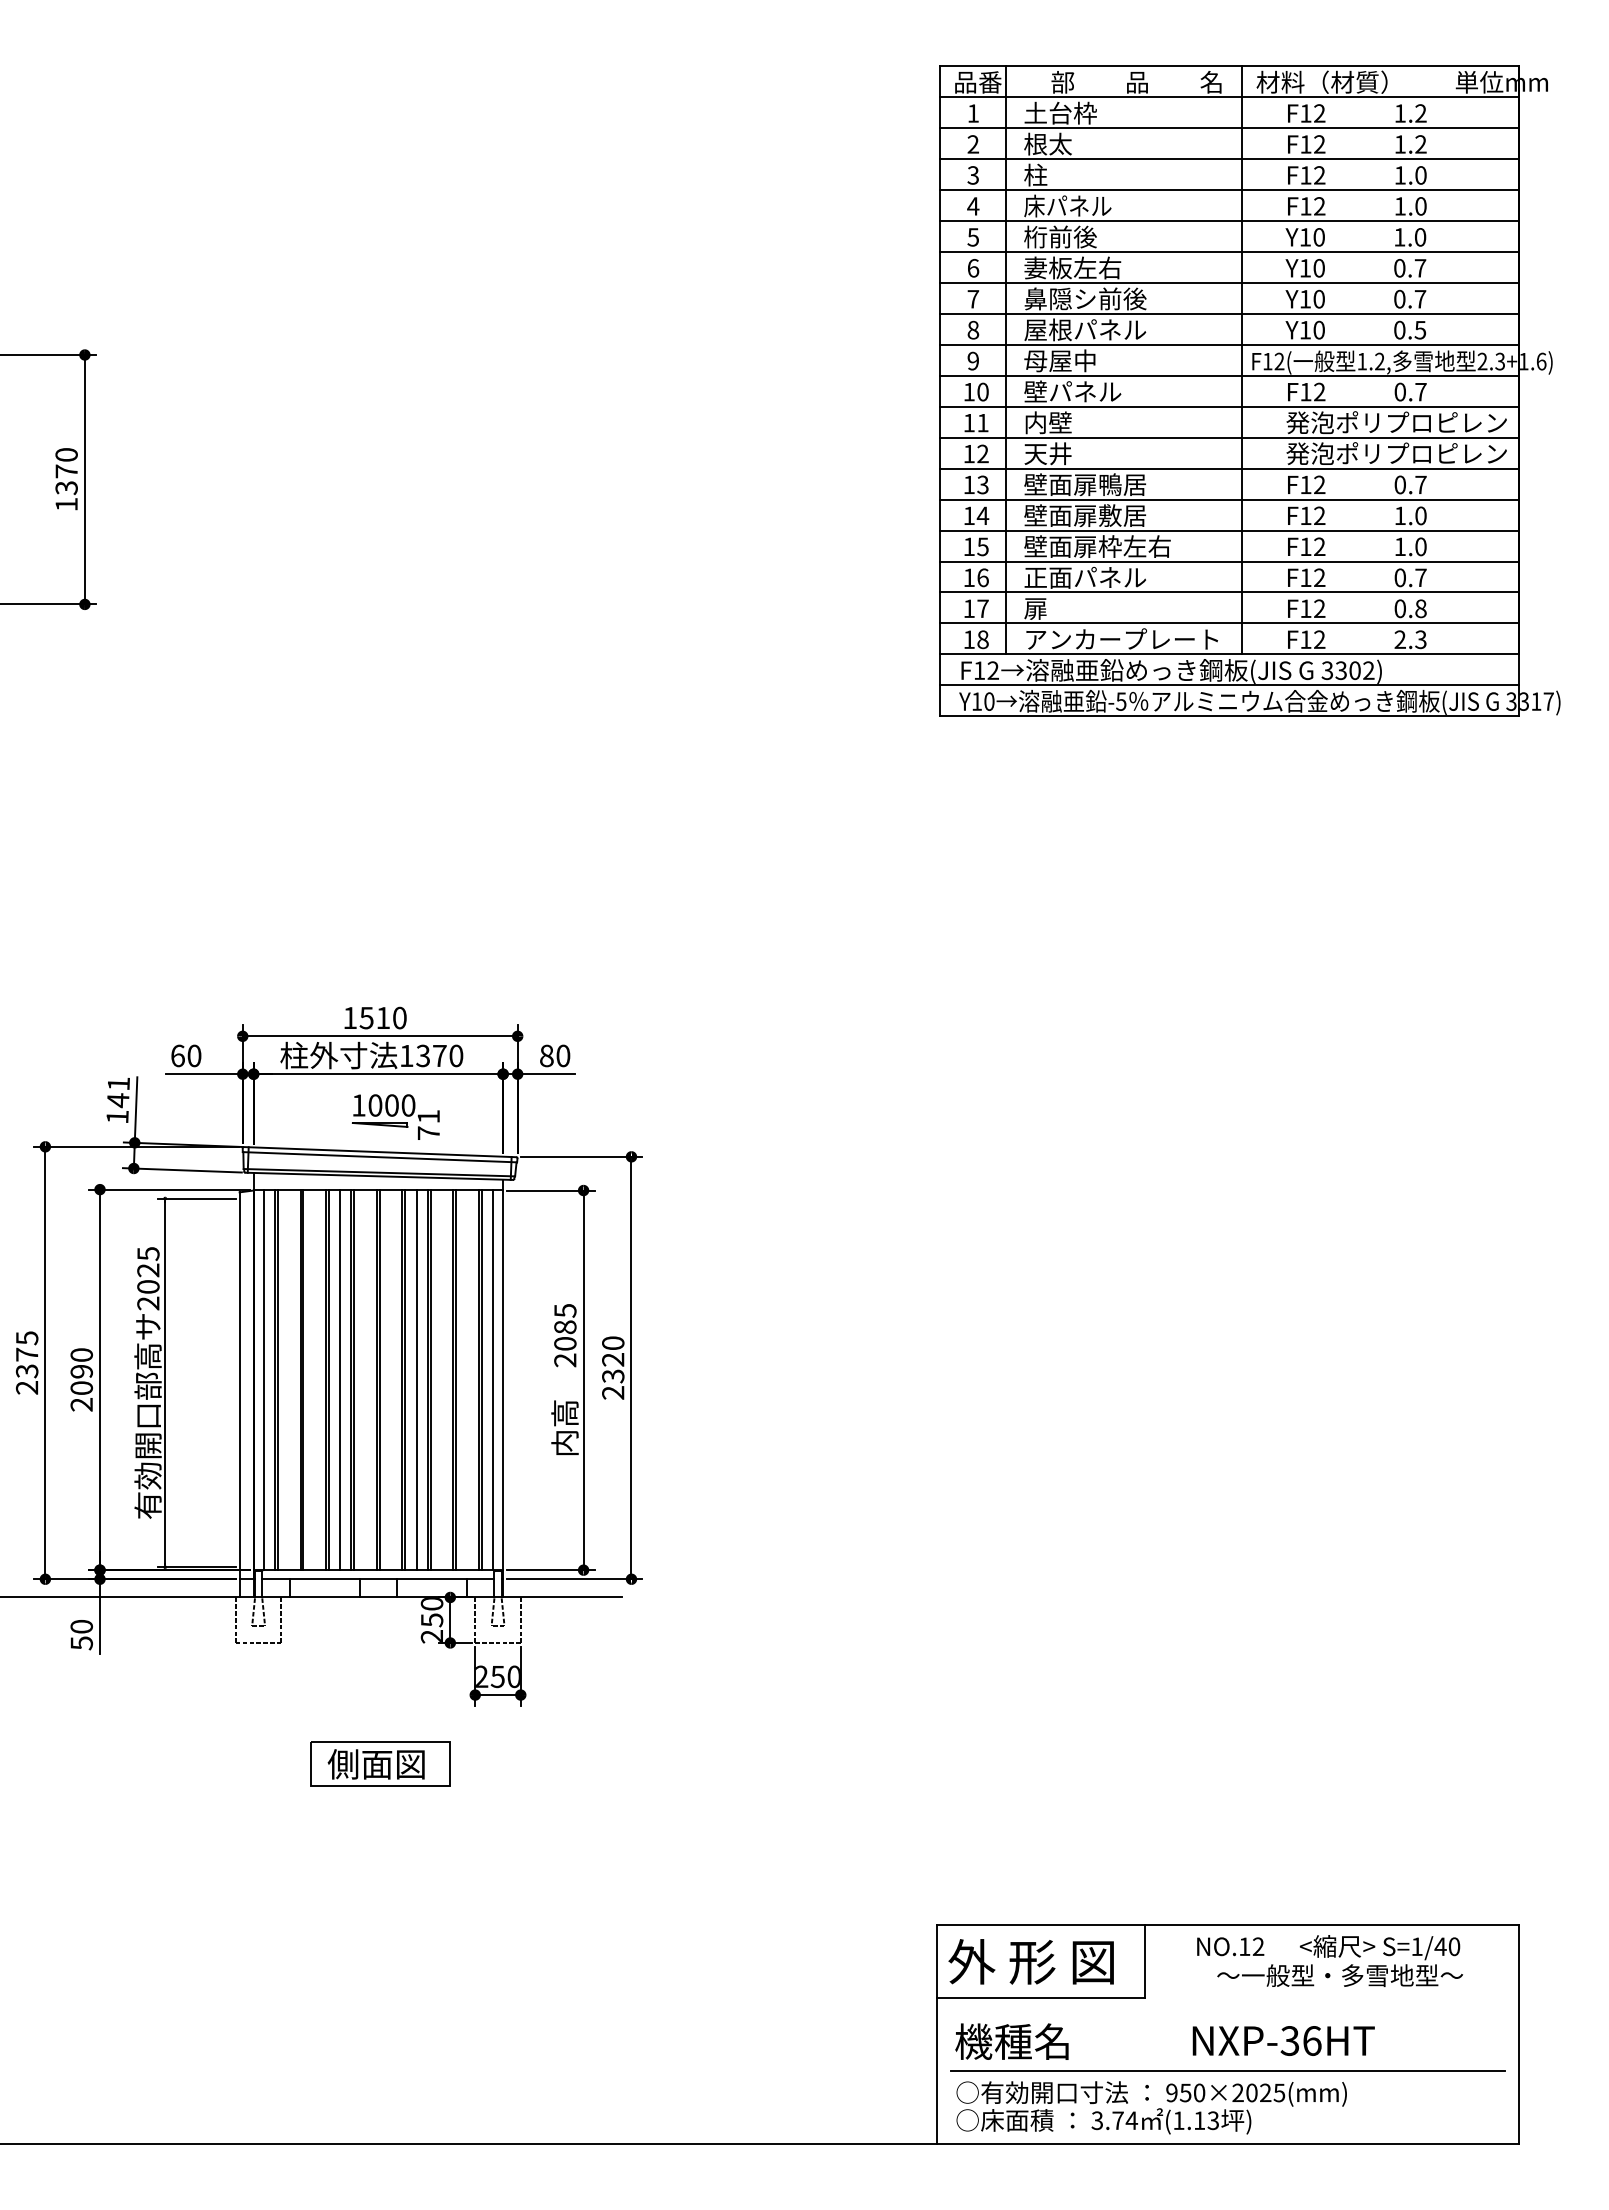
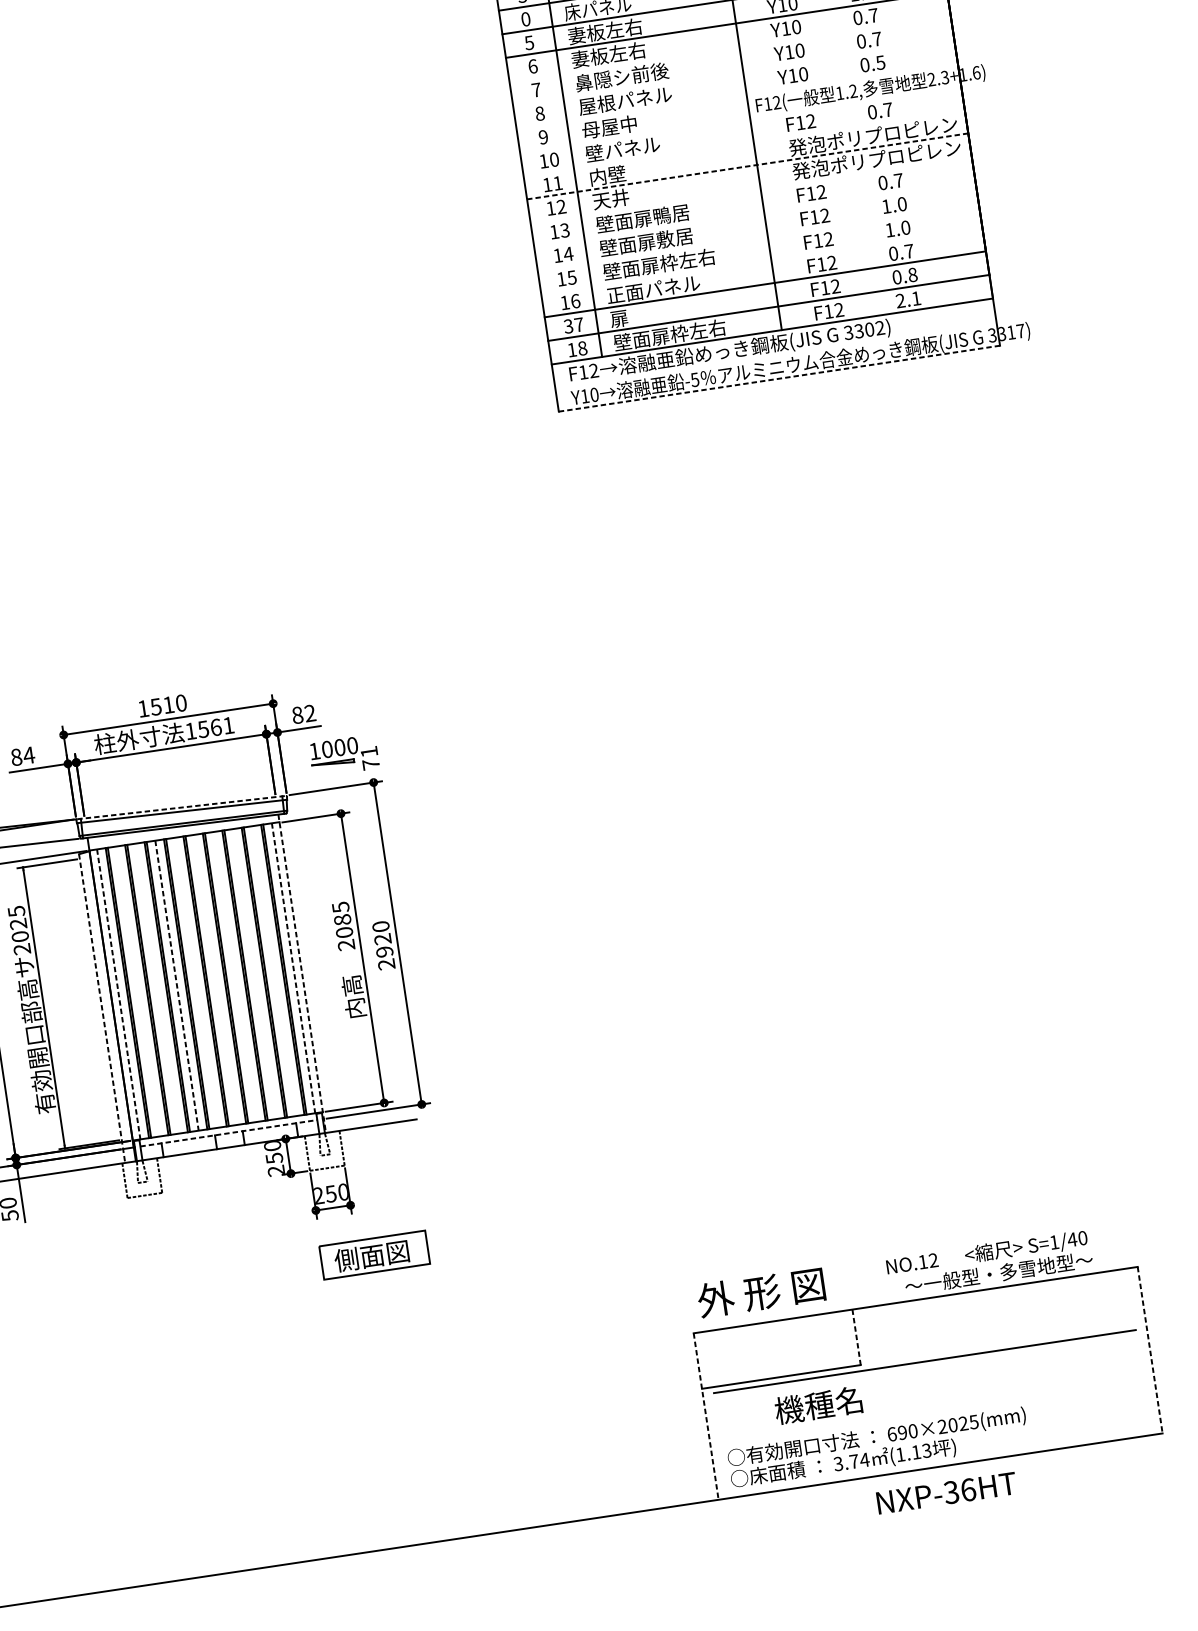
text: (973, 206) -> (526, 19), 4 -> 0
text: (1072, 236) -> (604, 30), 桁前後 -> 妻板左右
line: (1229, 282) -> (729, 48), removed
line: (1229, 313) -> (733, 71), removed
line: (1229, 344) -> (736, 95), removed
line: (1229, 375) -> (740, 119), removed
line: (1229, 406) -> (743, 142), removed
line: (1229, 437) -> (747, 166), solid -> dashed
line: (1229, 468) -> (750, 189), removed
line: (1229, 499) -> (754, 213), removed
line: (1229, 530) -> (758, 237), removed
line: (1229, 561) -> (761, 260), removed
text: (968, 608) -> (568, 326), 17 -> 37
text: (1121, 639) -> (688, 332), アンカープレート -> 壁面扉枠左右
text: (1420, 639) -> (915, 298), 2.3 -> 2.1
line: (1229, 685) -> (775, 355), removed
line: (1229, 716) -> (779, 378), solid -> dashed
text: (186, 1055) -> (23, 755), 60 -> 84
text: (440, 1055) -> (216, 727), 1370 -> 1561
text: (563, 1055) -> (310, 713), 80 -> 82
part: (395, 1116) -> (343, 755), moved
line: (380, 1152) -> (181, 807), solid -> dashed
text: (613, 1376) -> (384, 951), 2320 -> 2920
line: (416, 1379) -> (235, 976), removed
line: (263, 1380) -> (118, 994), solid -> dashed
line: (340, 1380) -> (177, 986), solid -> dashed
line: (493, 1380) -> (293, 968), solid -> dashed
line: (503, 1388) -> (302, 973), solid -> dashed
line: (239, 1394) -> (102, 1008), solid -> dashed
line: (378, 1579) -> (229, 1133), solid -> dashed
part: (380, 1763) -> (374, 1254), moved
text: (1330, 1960) -> (989, 1262), moved
text: (1030, 1961) -> (760, 1292), moved
line: (1144, 1962) -> (856, 1338), solid -> dashed
line: (936, 2034) -> (706, 1416), solid -> dashed
line: (1519, 2034) -> (1150, 1350), solid -> dashed
text: (1283, 2040) -> (946, 1492), moved
text: (1011, 2041) -> (818, 1405), moved
line: (1227, 2070) -> (924, 1361), moved
text: (1178, 2092) -> (897, 1433), 950×2025(mm) -> 690×2025(mm)

